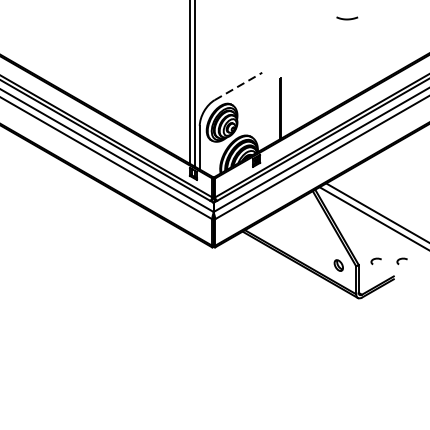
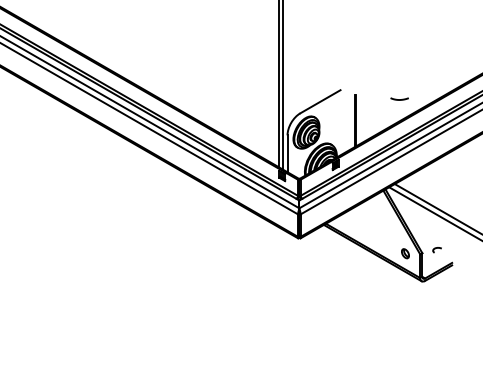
line: (347, 18) -> (399, 99), moved
line: (238, 86) -> (320, 101), dashed -> solid
curve: (400, 260) -> (457, 249), removed

